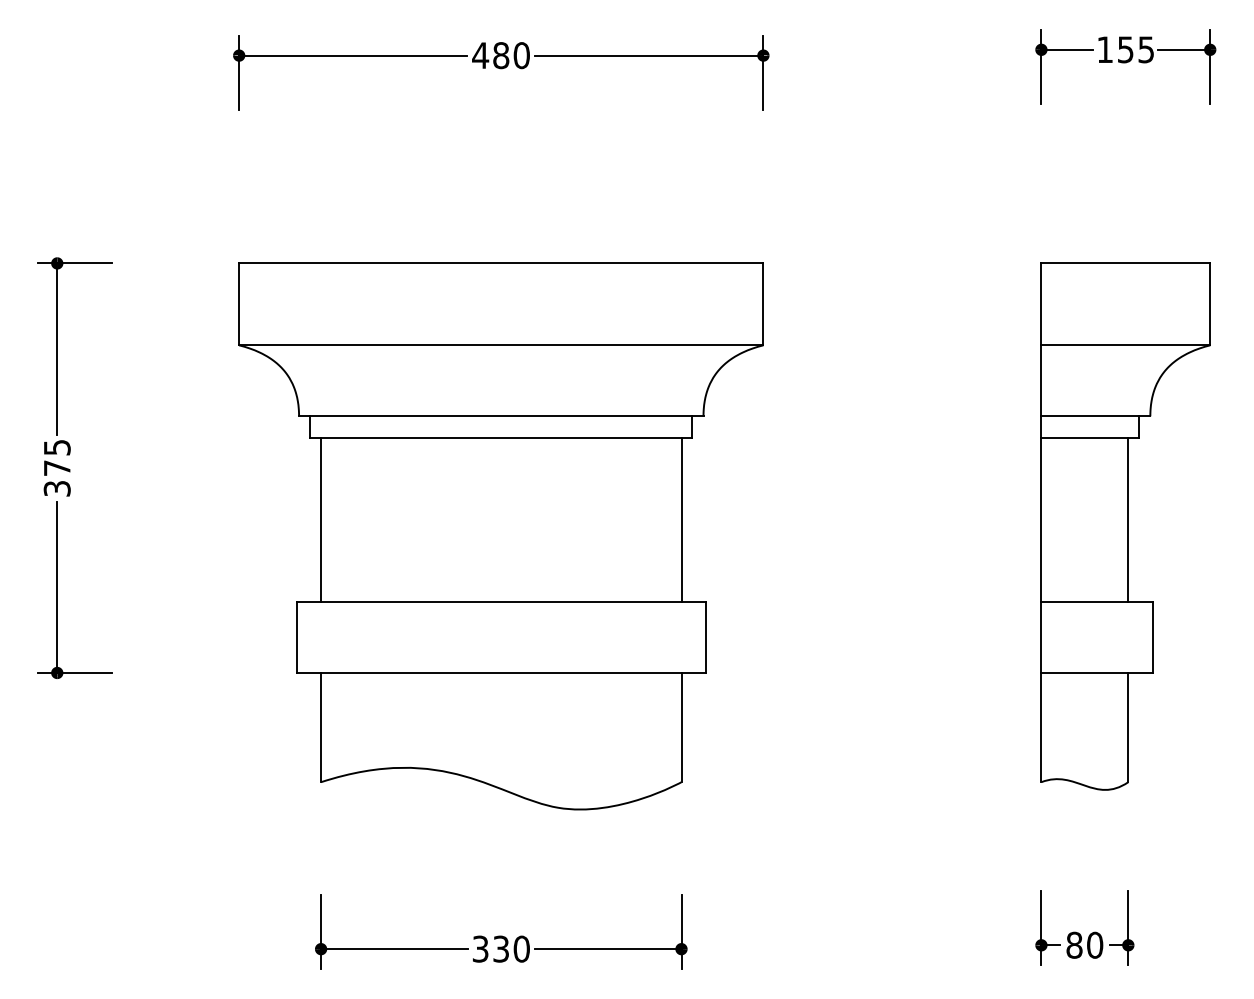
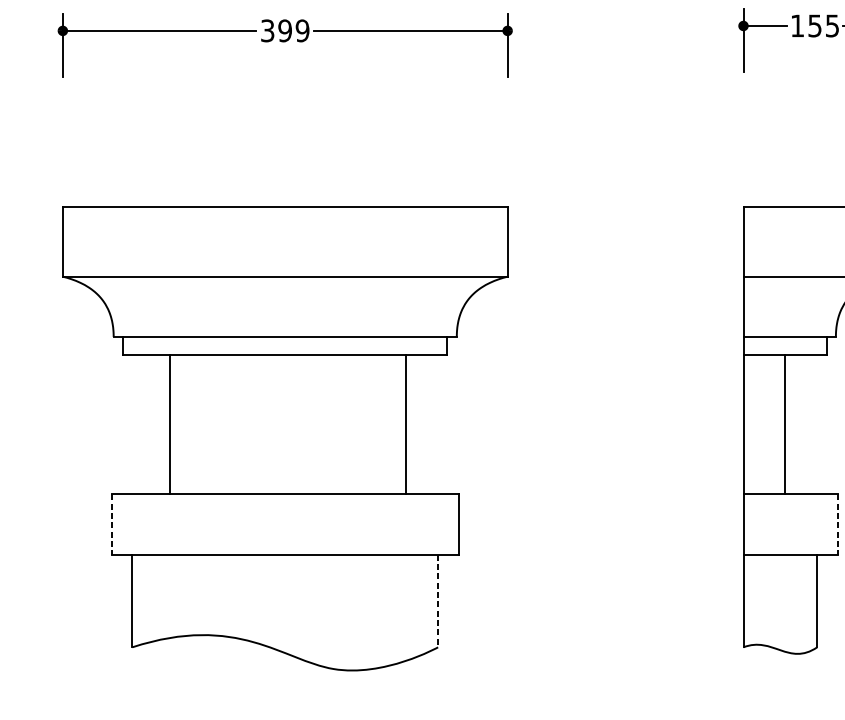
text: (500, 55) -> (284, 30), 480 -> 399
line: (321, 520) -> (170, 425), moved
line: (681, 520) -> (405, 425), moved
line: (1128, 520) -> (785, 425), moved
line: (296, 637) -> (111, 524), solid -> dashed
line: (1152, 637) -> (837, 524), solid -> dashed
line: (681, 727) -> (438, 600), solid -> dashed

